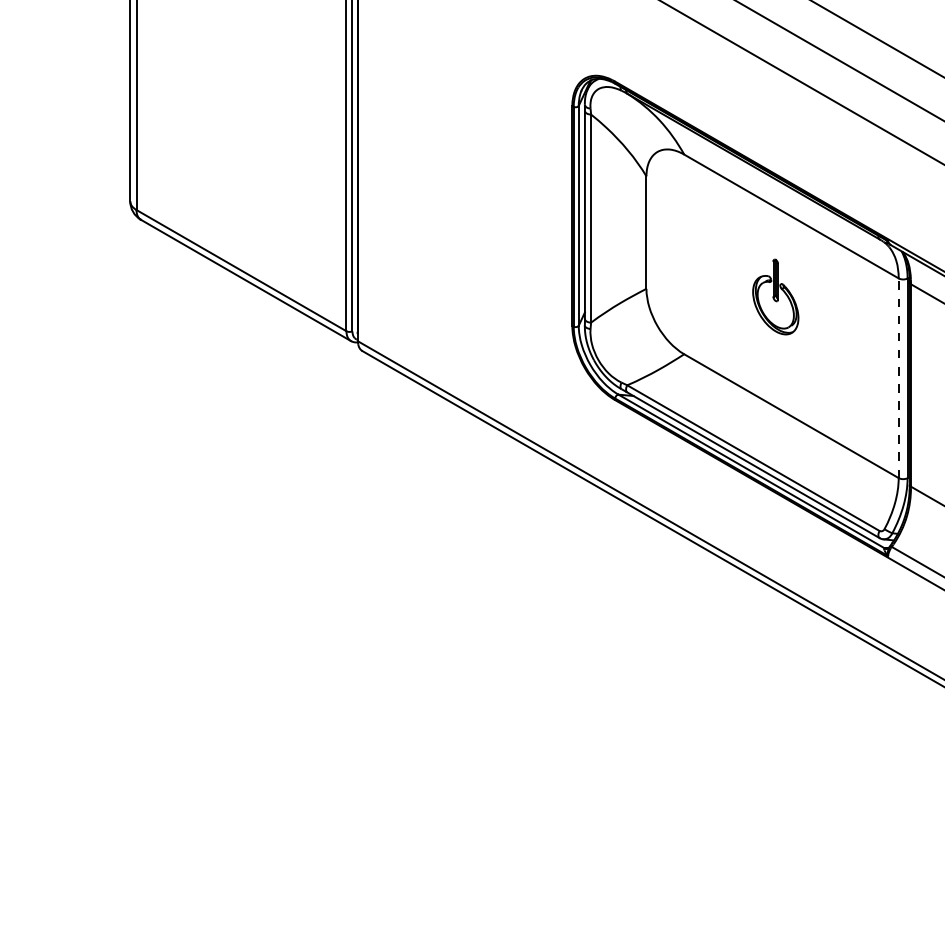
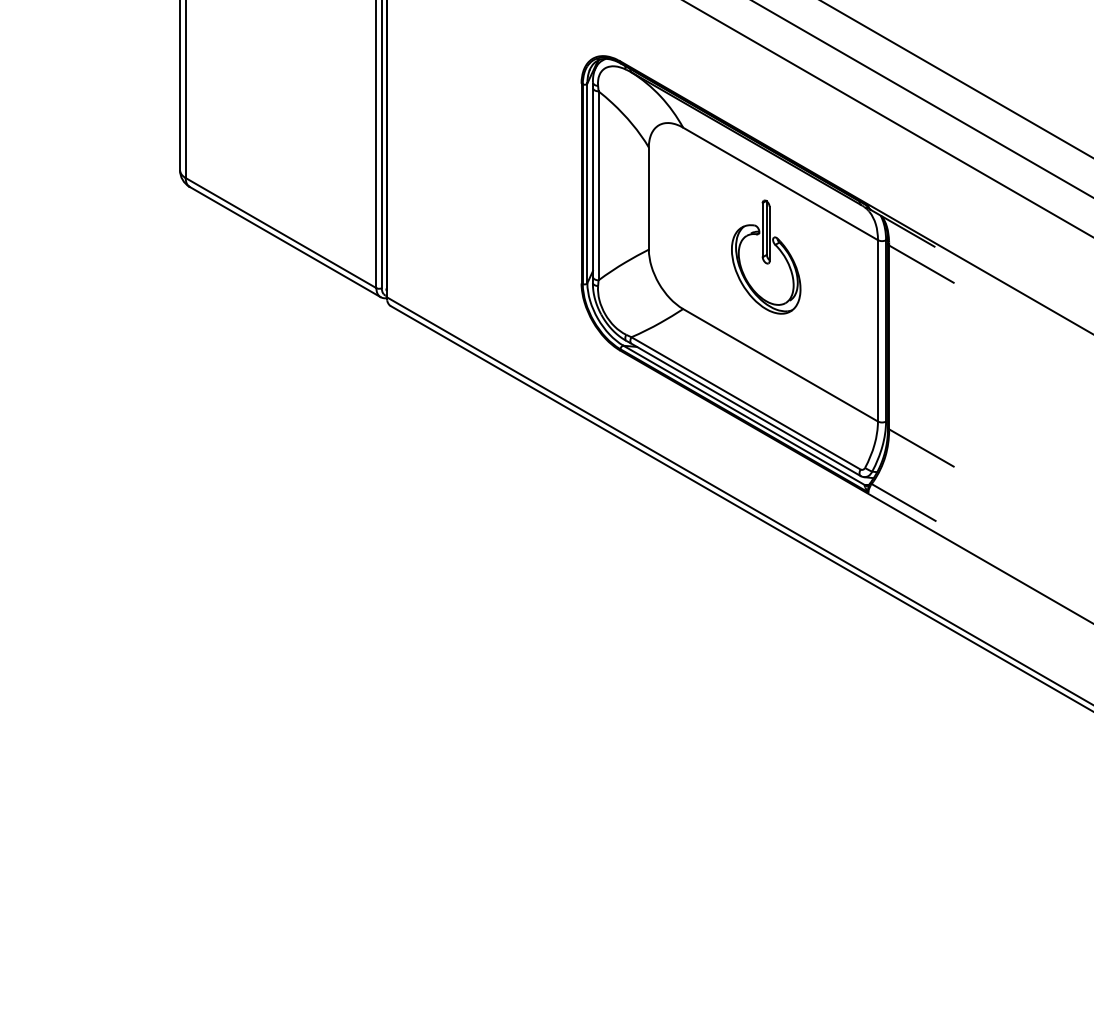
part: (775, 296) -> (766, 256), size x1.67
line: (898, 377) -> (877, 330), dashed -> solid

